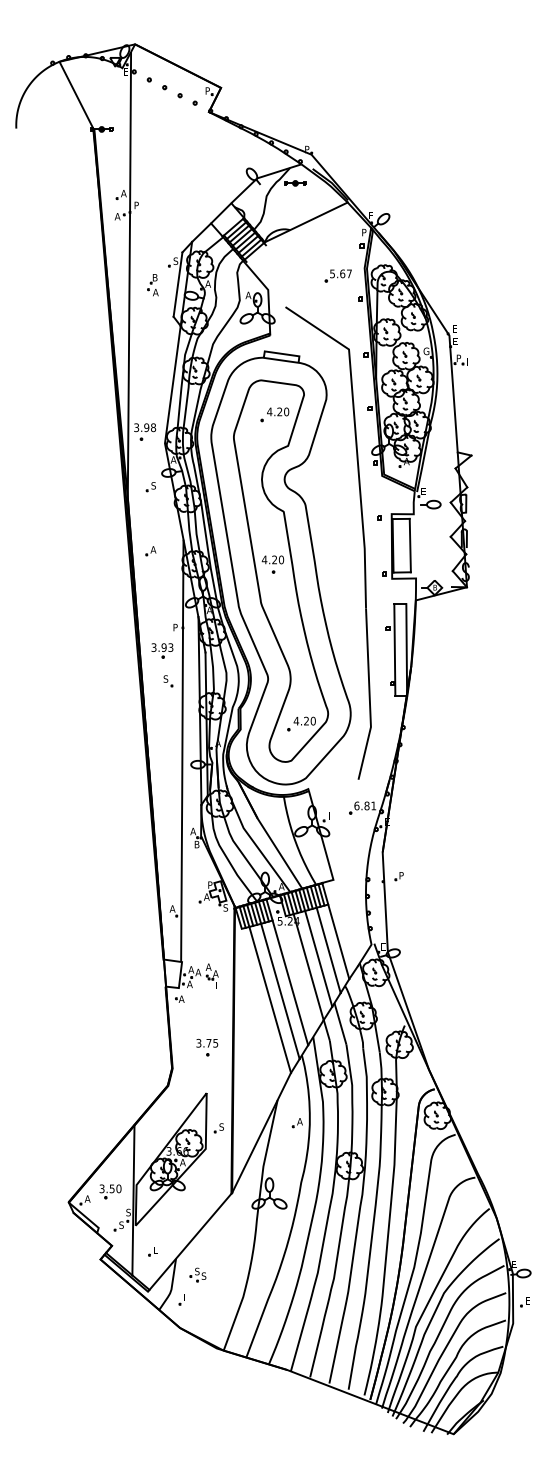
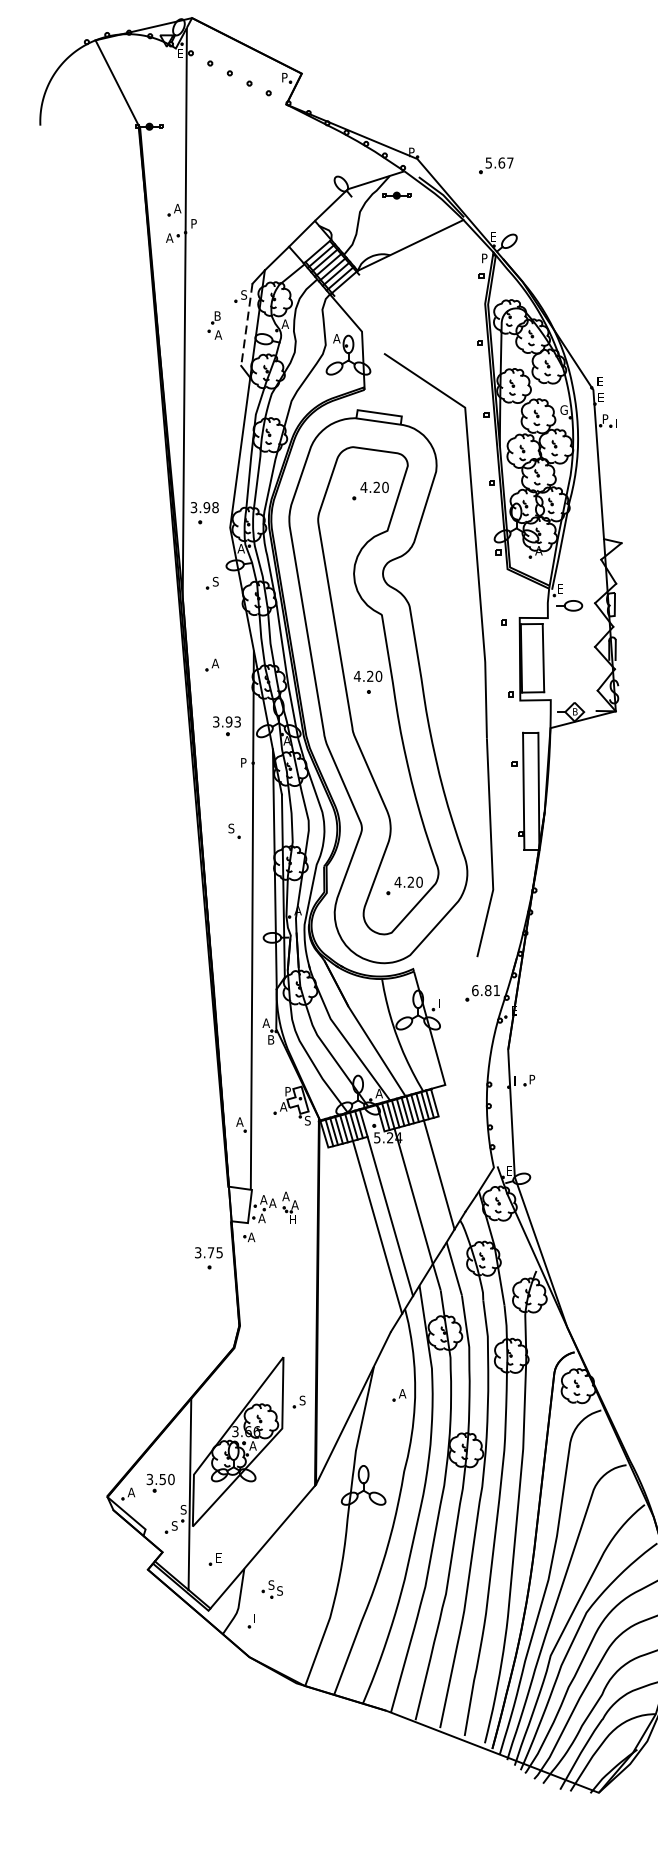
part: (337, 275) -> (495, 165), moved
line: (177, 285) -> (246, 325), solid -> dashed
part: (162, 650) -> (227, 725), moved
line: (338, 941) -> (451, 1163), removed
line: (318, 958) -> (426, 1185), removed
line: (270, 999) -> (364, 1237), removed
part: (207, 1047) -> (209, 1258), moved

